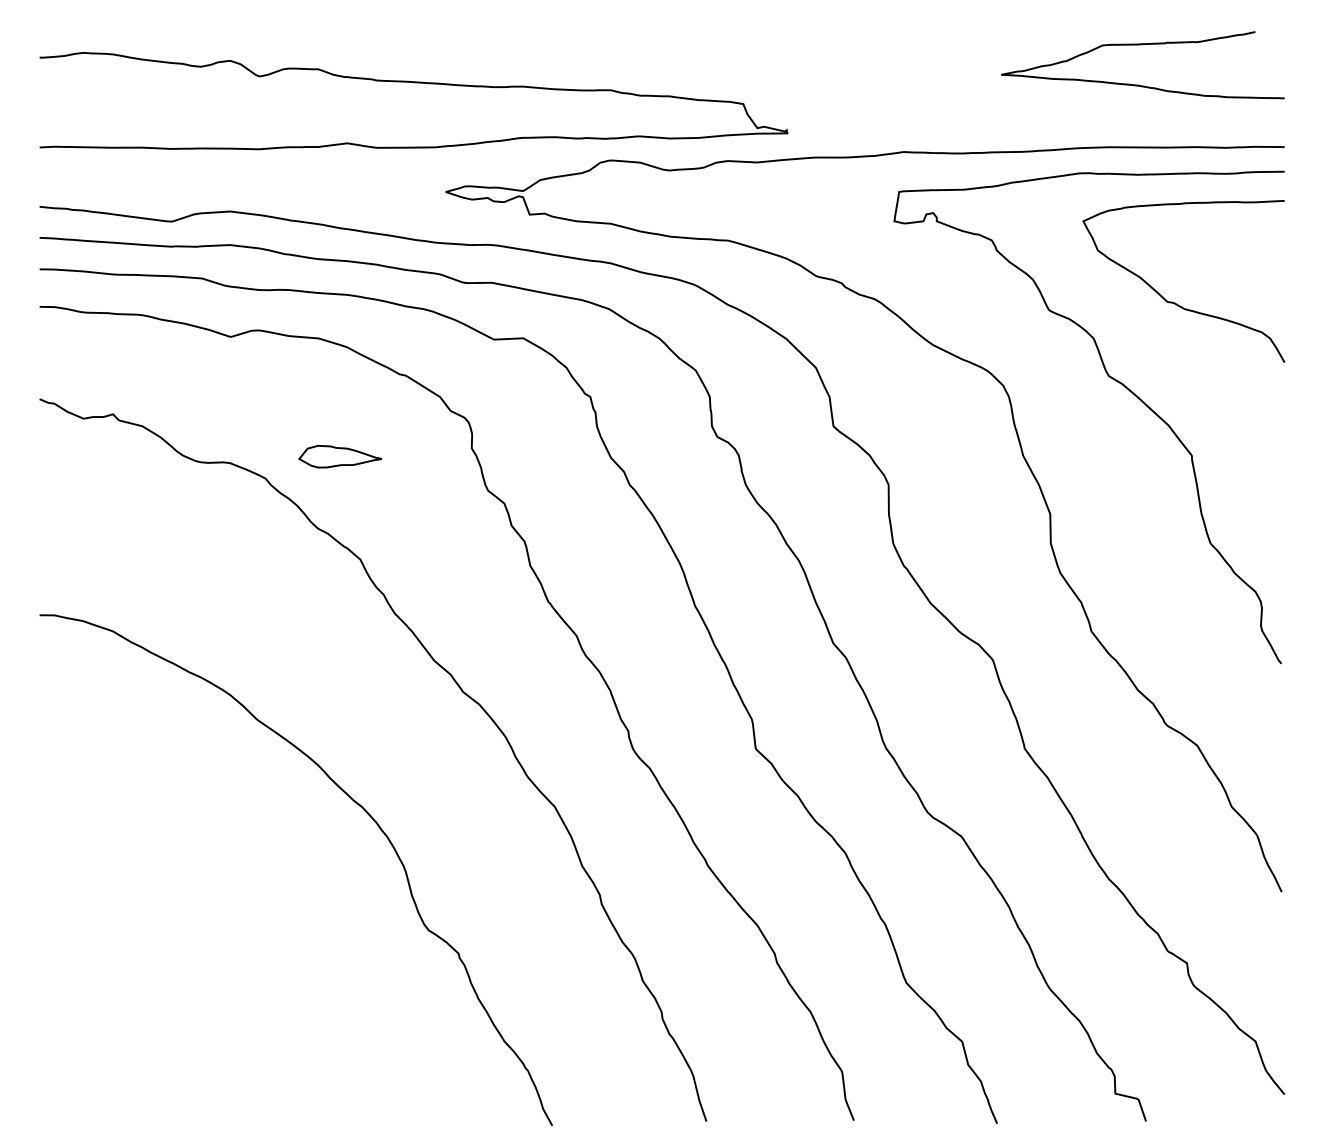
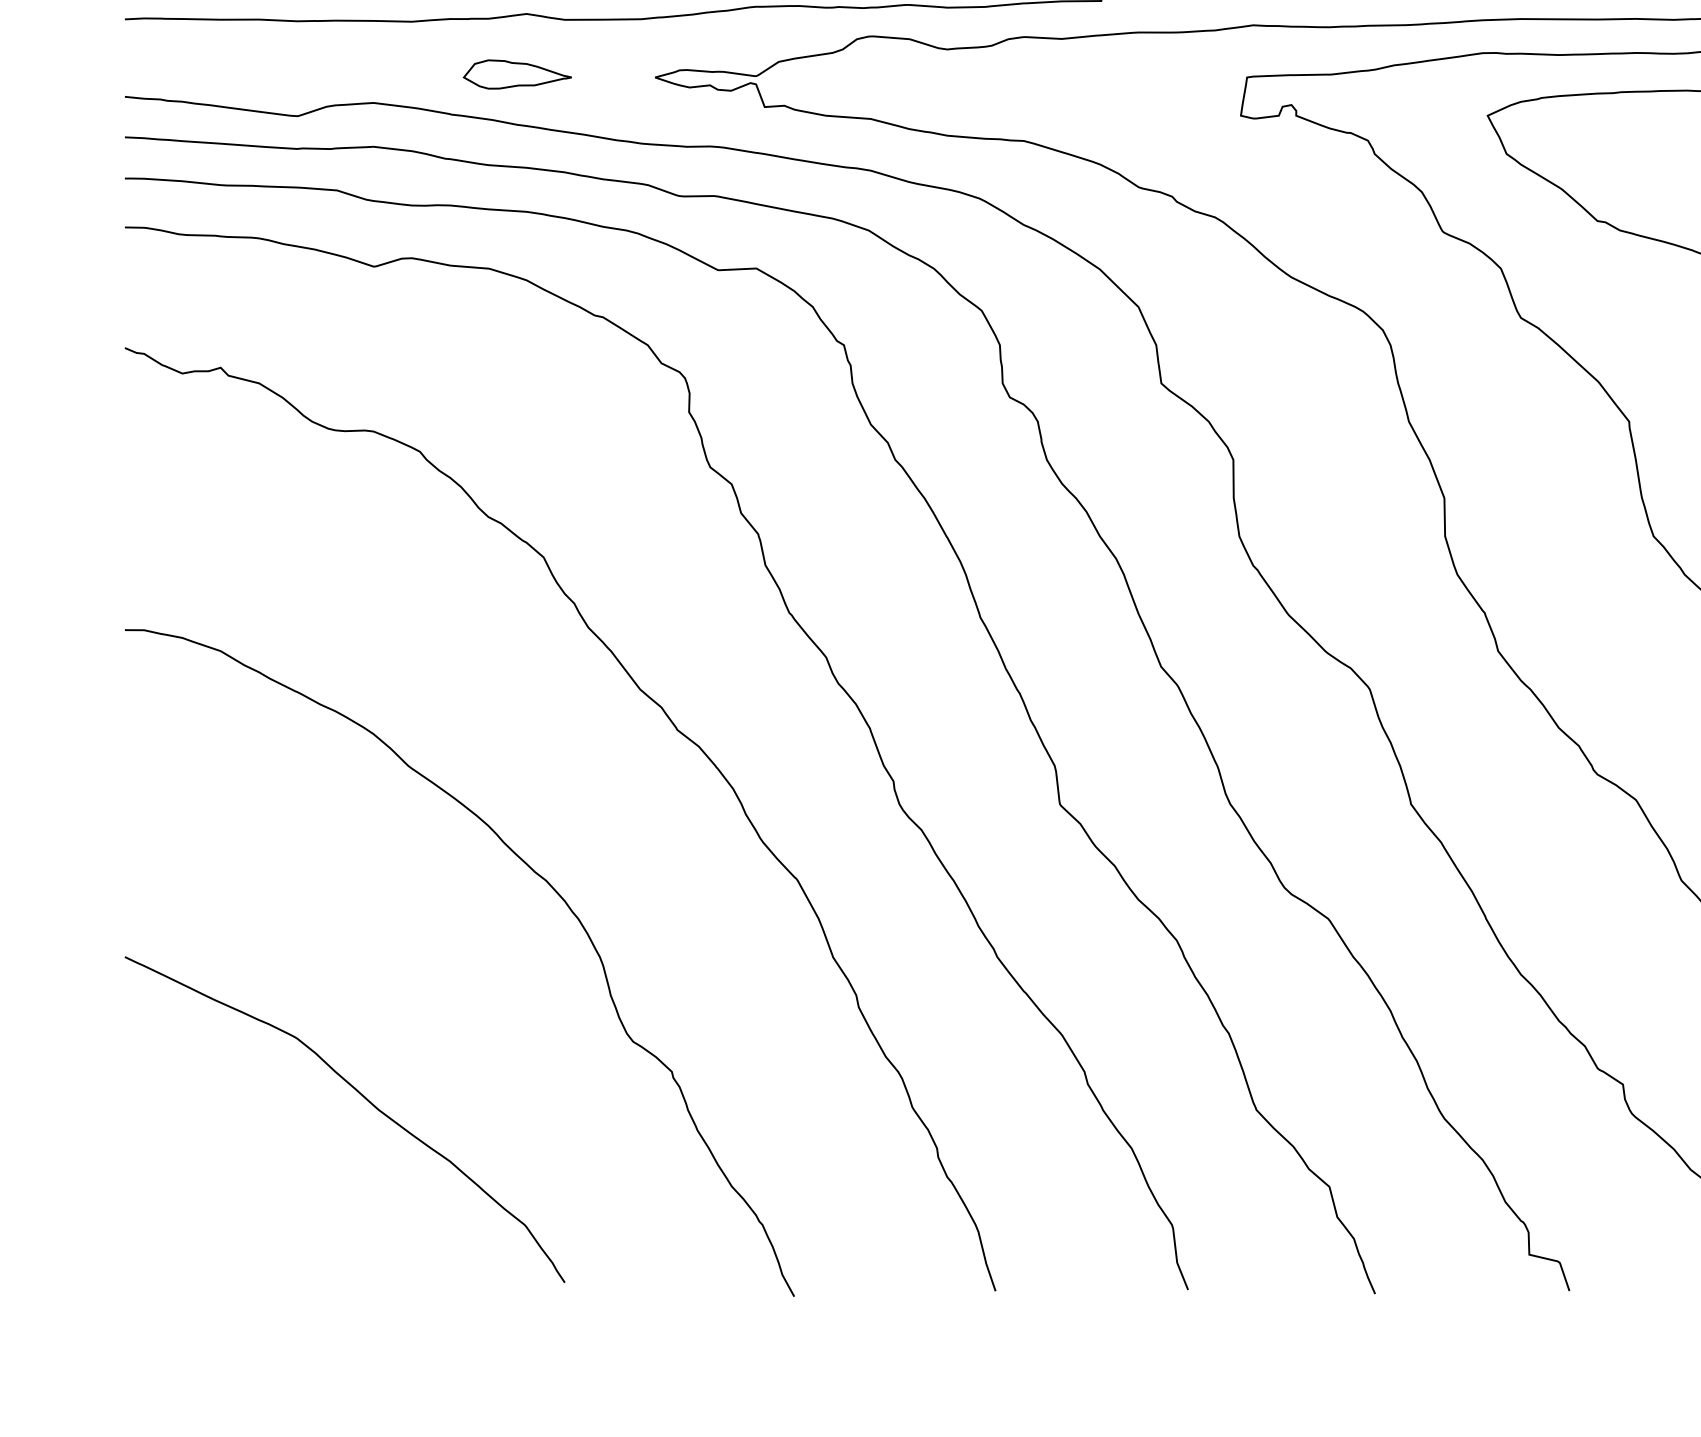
part: (339, 456) -> (516, 74), moved
curve: (223, 974) -> (364, 1099), added

